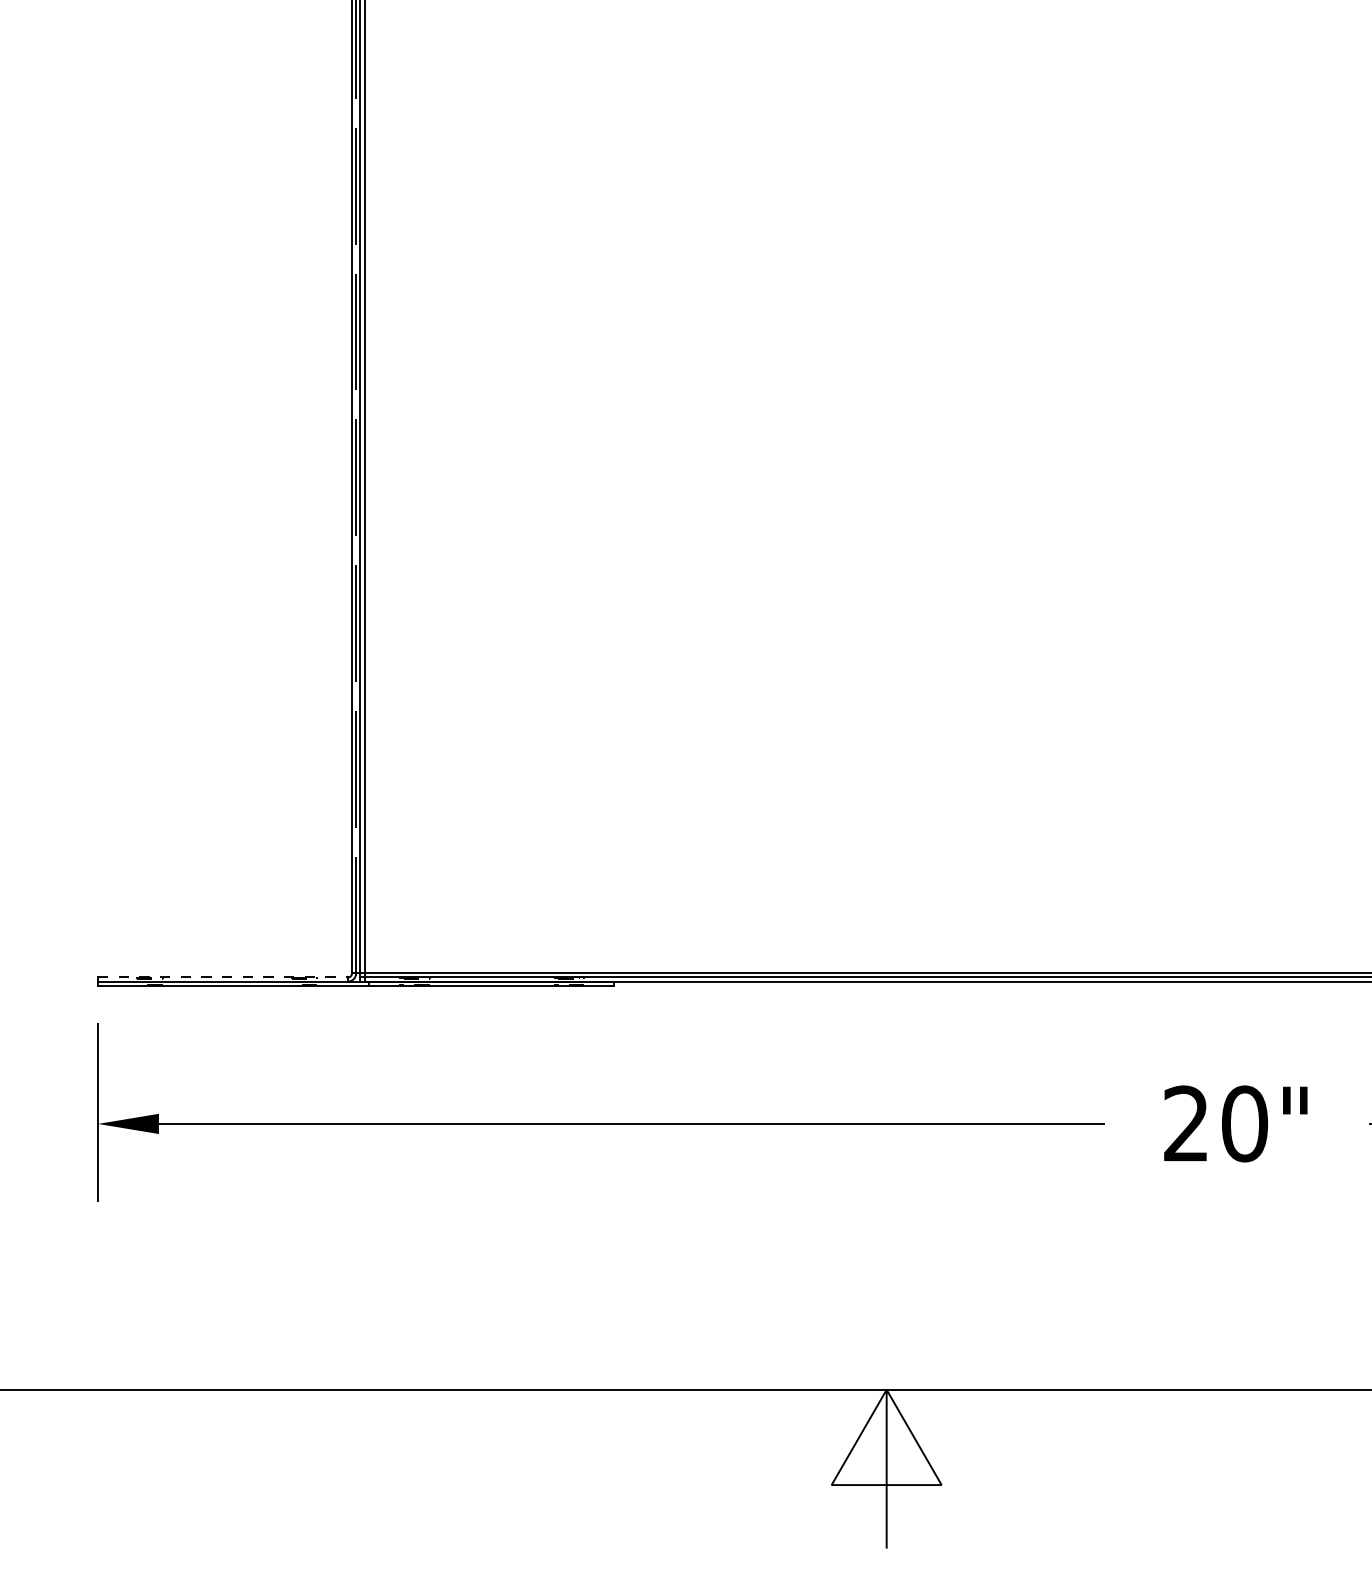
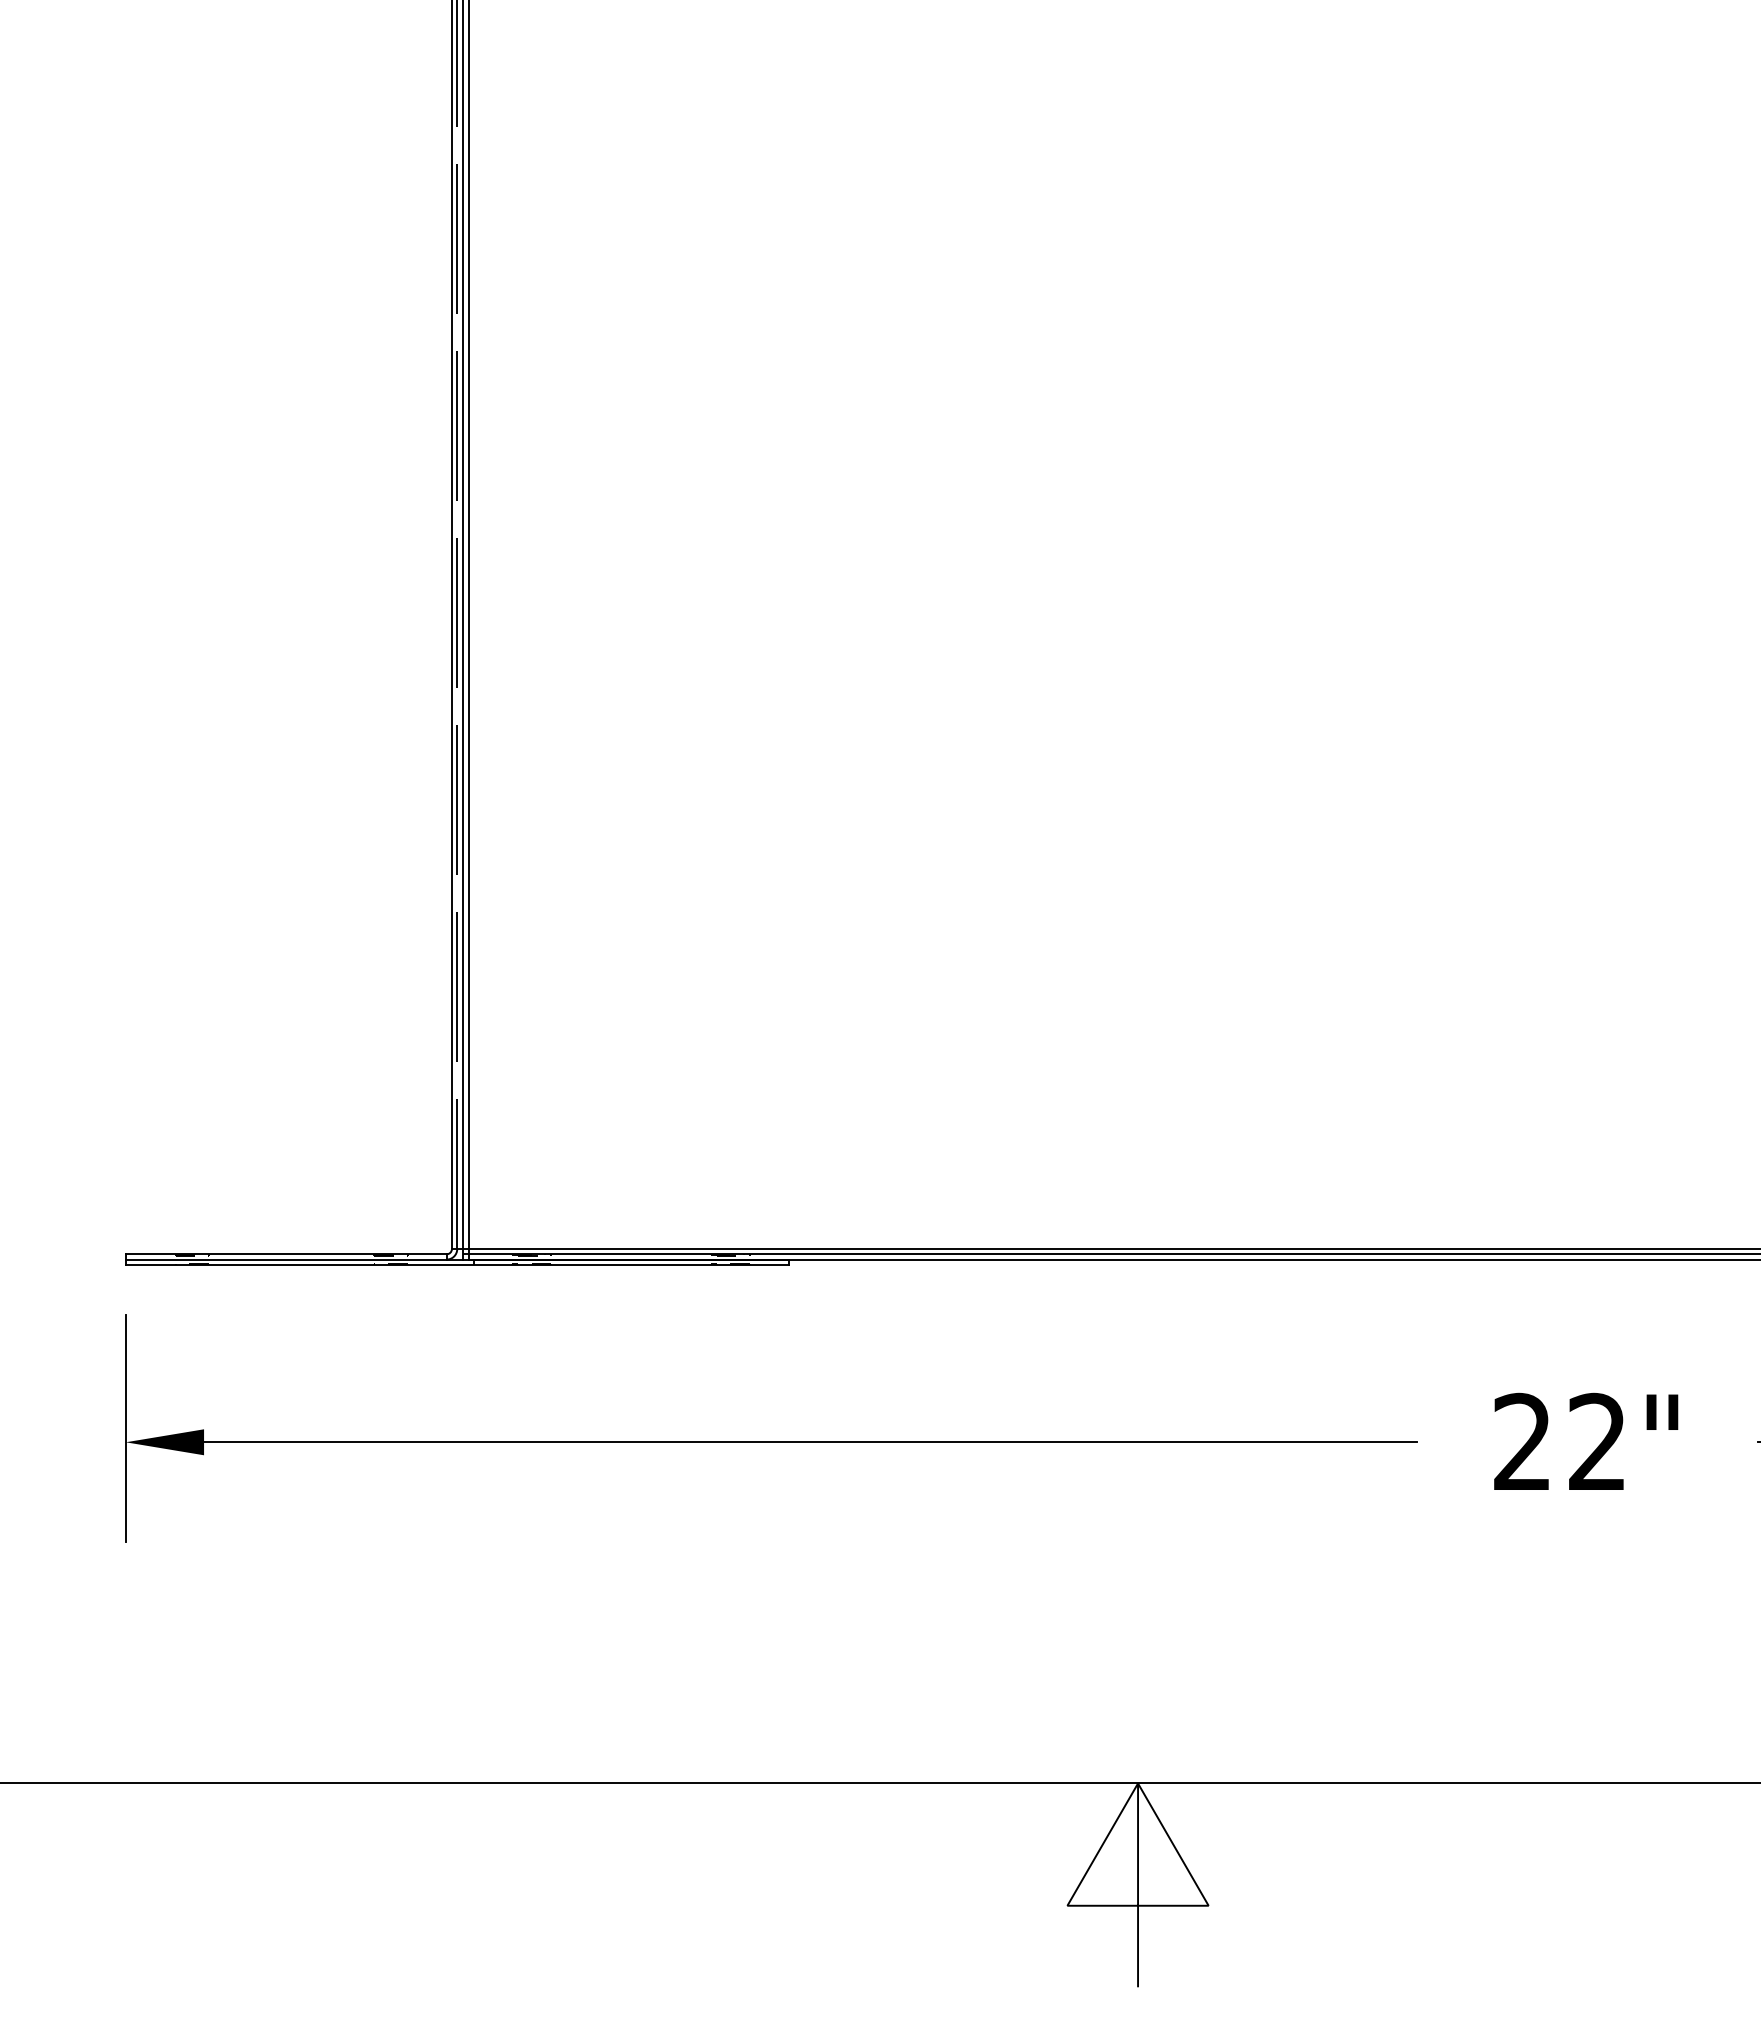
line: (222, 977) -> (285, 1254), dashed -> solid
text: (1245, 1123) -> (1598, 1441), 20" -> 22"

